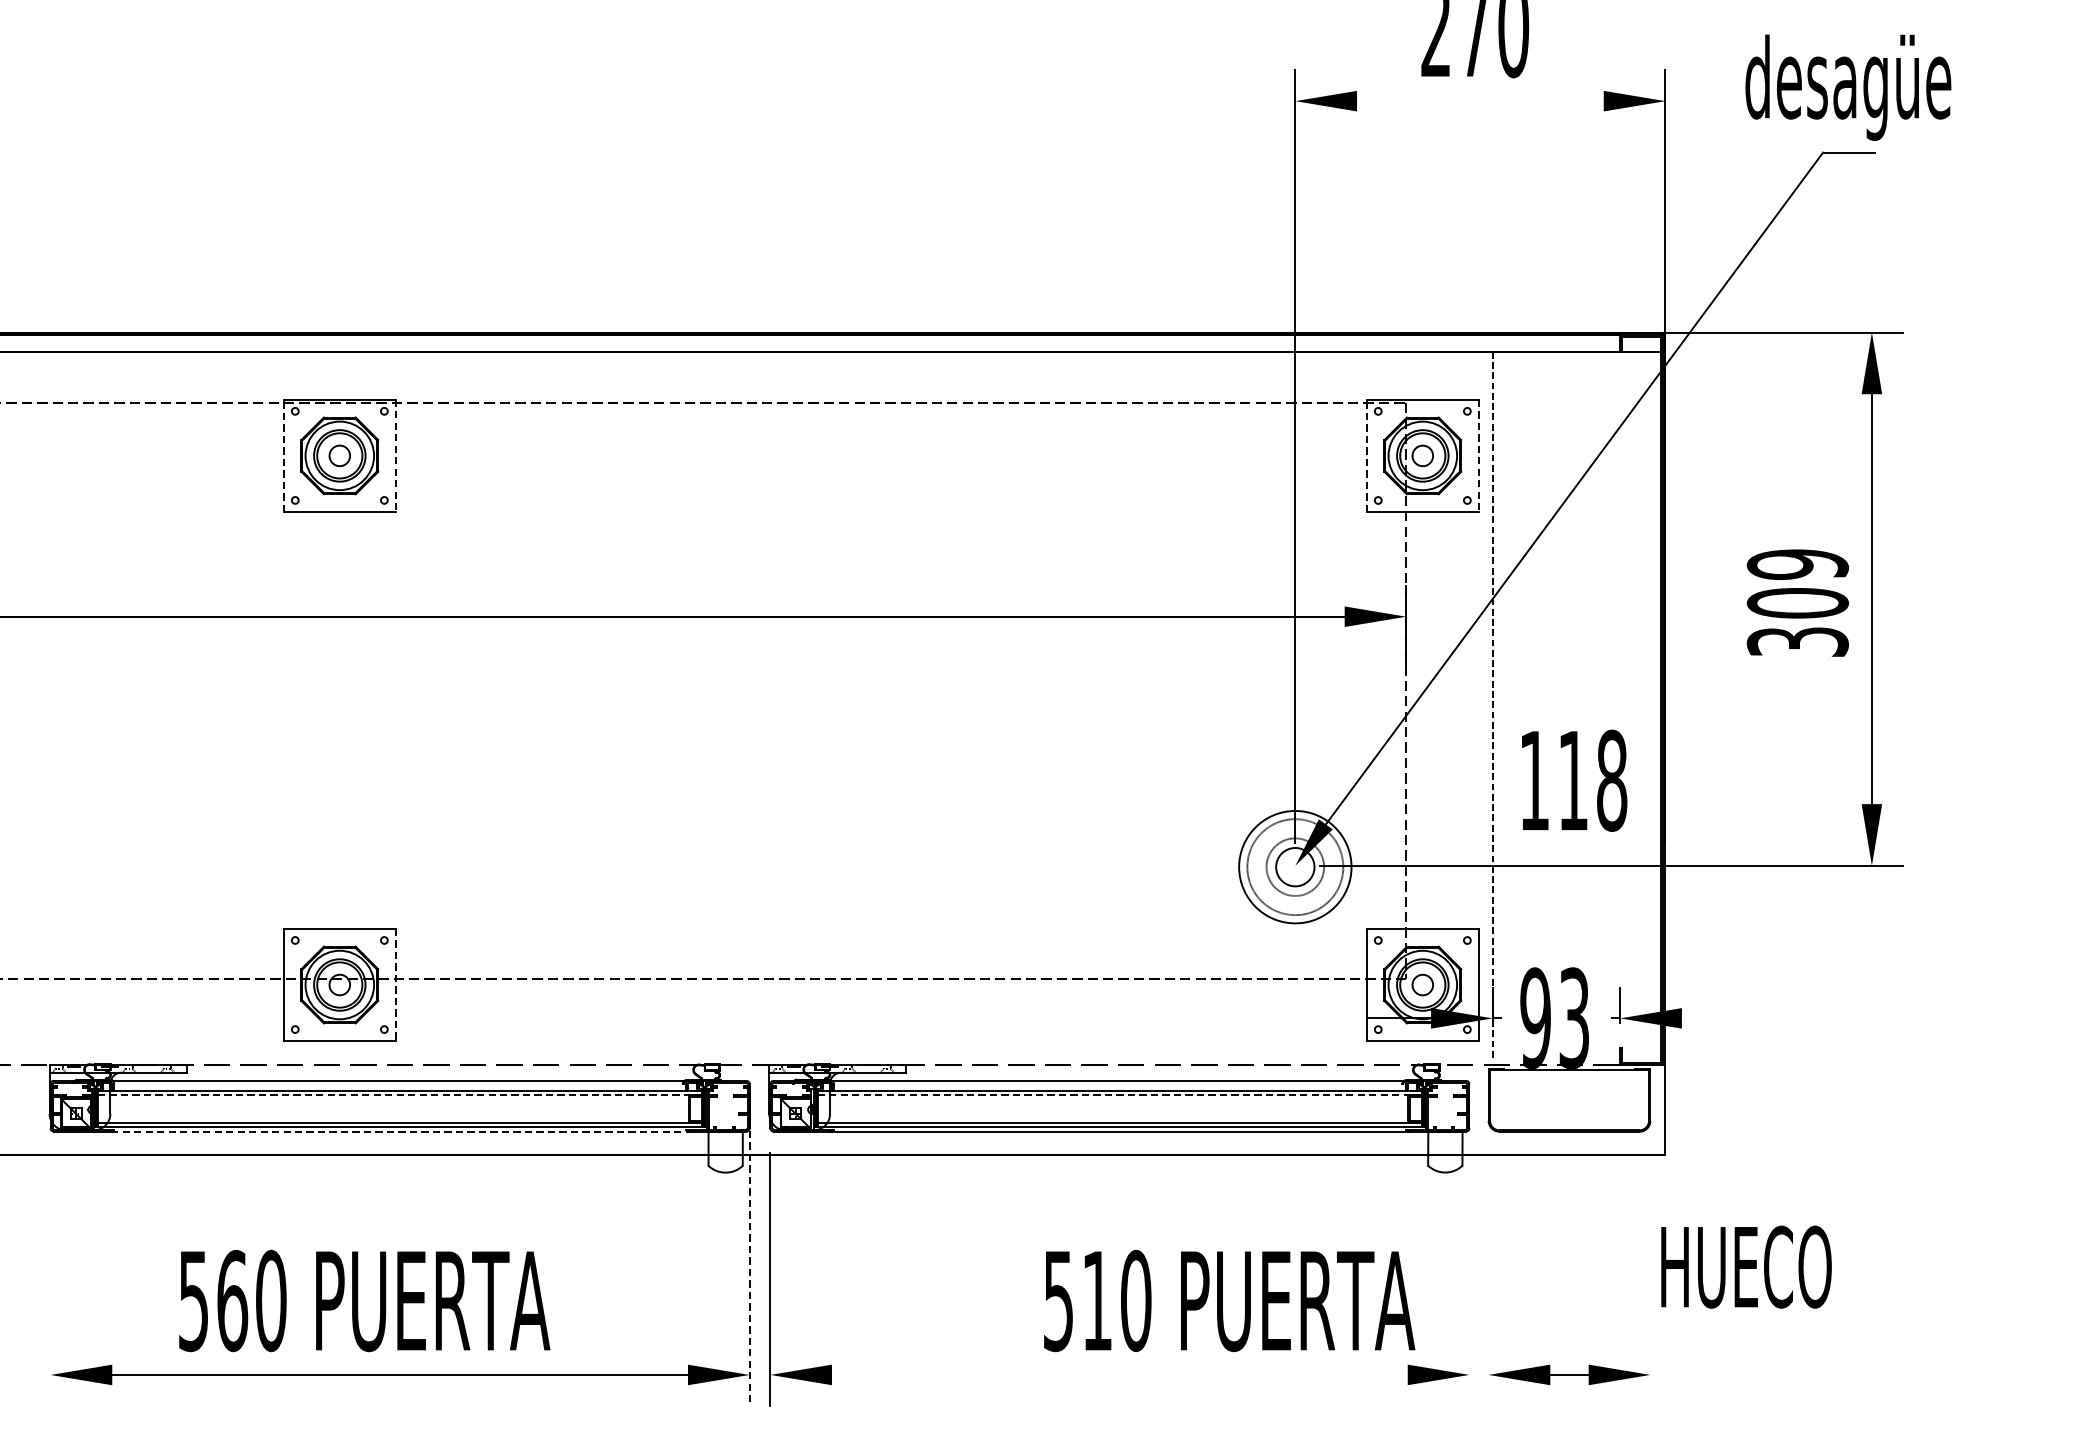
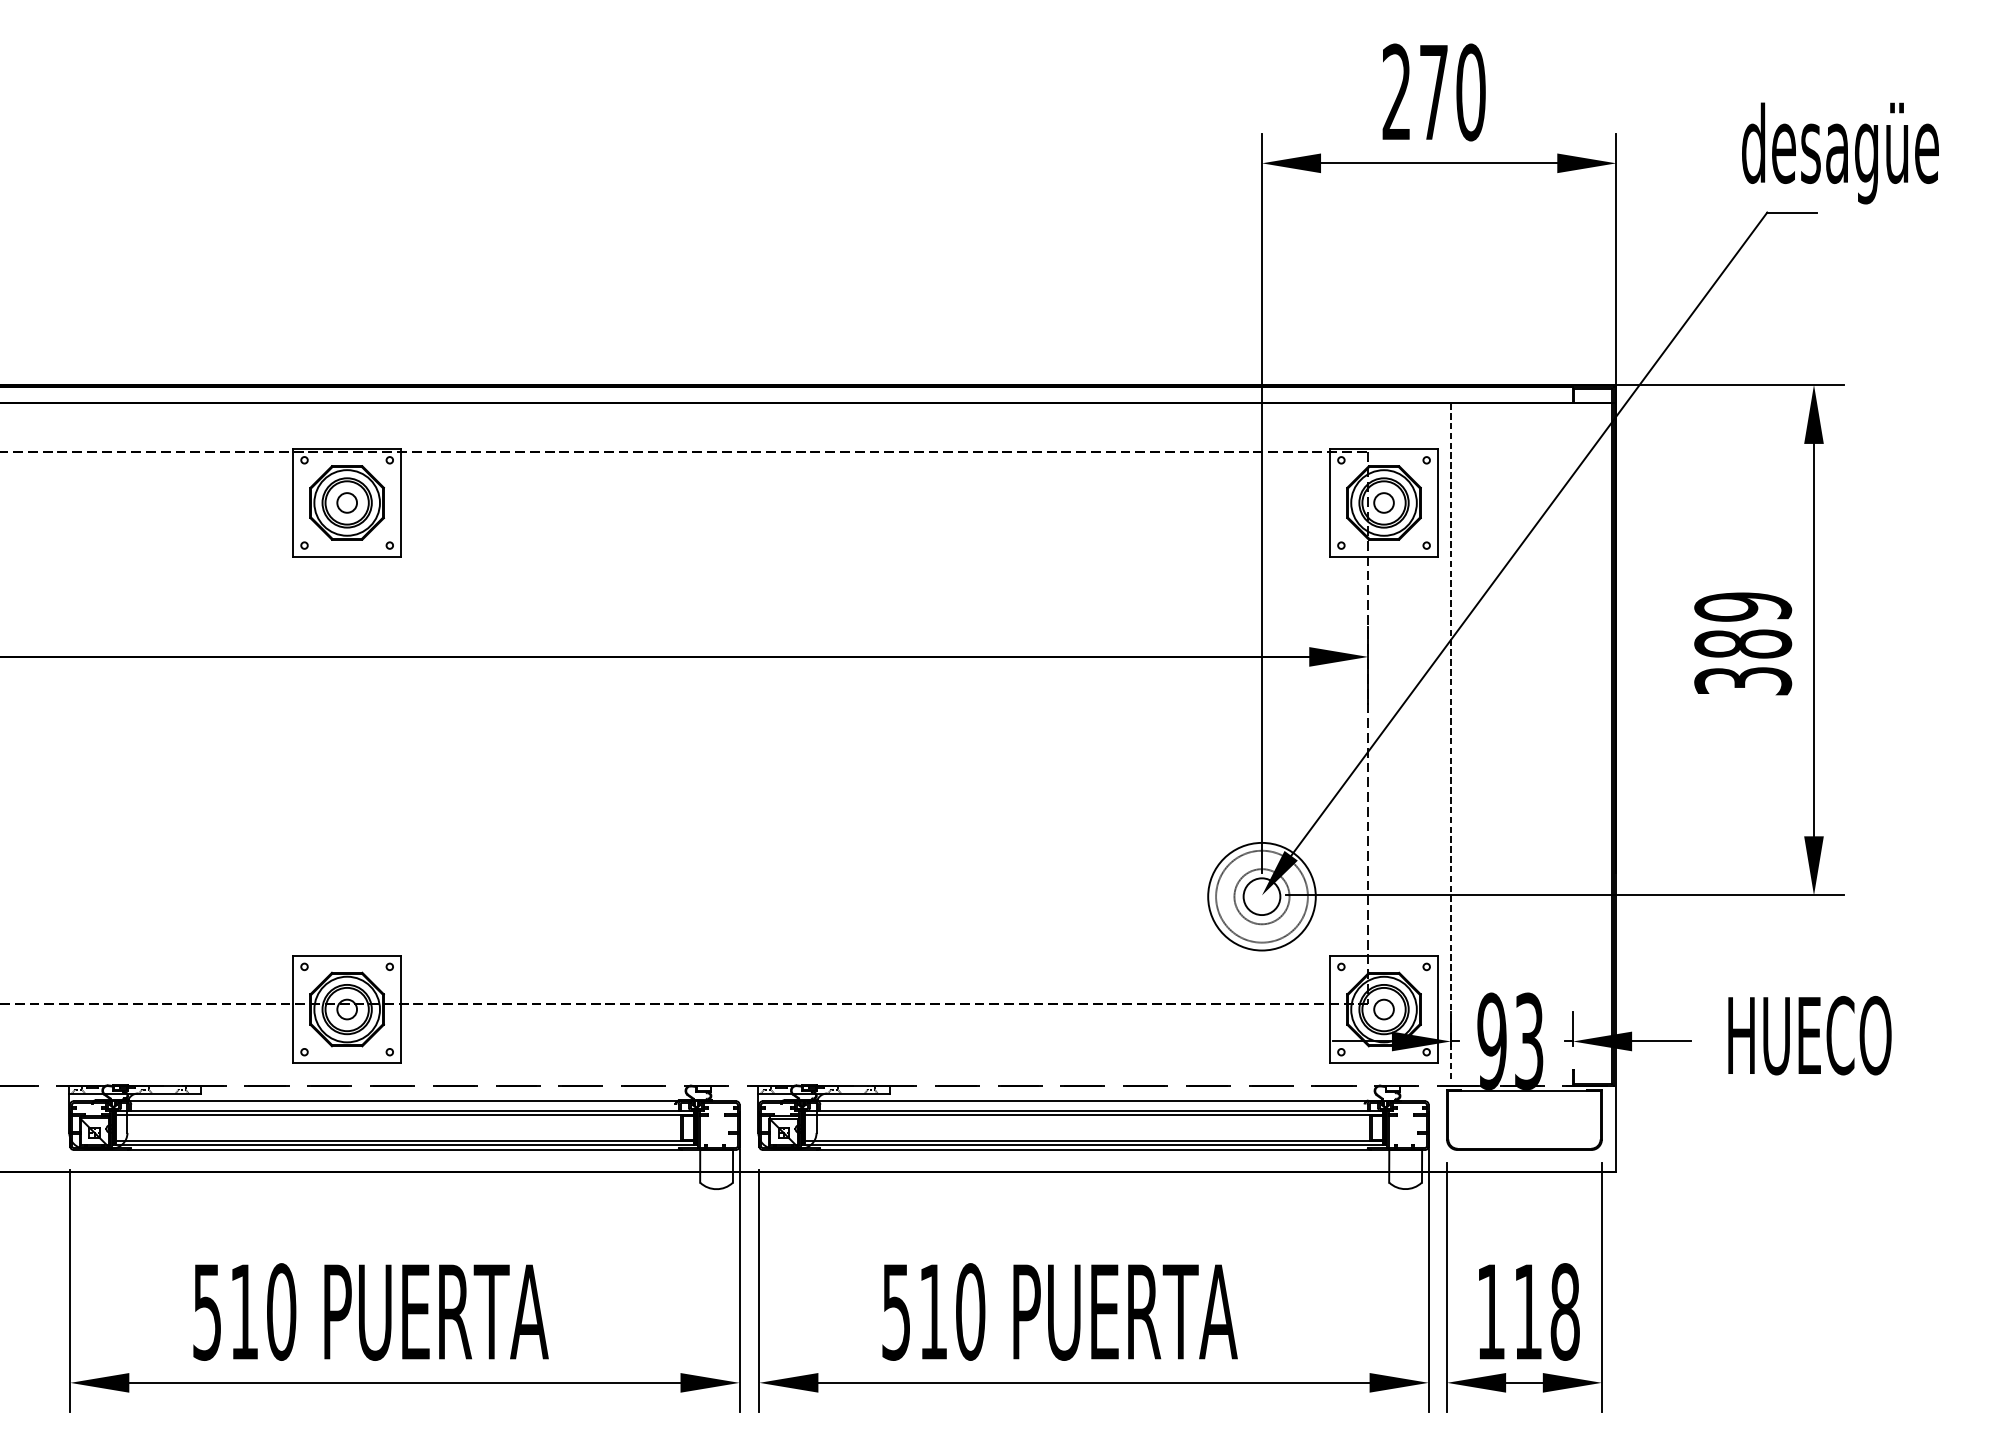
text: (1848, 87) -> (1840, 153), moved
line: (1480, 101) -> (1439, 163), added
line: (283, 455) -> (293, 502), dashed -> solid
line: (396, 455) -> (401, 502), dashed -> solid
line: (1366, 455) -> (1330, 502), dashed -> solid
line: (1478, 455) -> (1437, 502), dashed -> solid
text: (1797, 602) -> (1742, 643), 309 -> 389
text: (1574, 780) -> (1529, 1311), moved
line: (396, 984) -> (401, 1009), dashed -> solid
line: (1712, 1018) -> (1661, 1041), added
line: (400, 1095) -> (405, 1115), dashed -> solid
line: (1120, 1095) -> (1094, 1115), dashed -> solid
line: (399, 1131) -> (404, 1149), dashed -> solid
text: (1746, 1266) -> (1809, 1035), moved
line: (749, 1268) -> (739, 1280), dashed -> solid
line: (1469, 1268) -> (1428, 1280), added
line: (1489, 1275) -> (1447, 1287), added
line: (1649, 1275) -> (1601, 1287), added
line: (50, 1279) -> (70, 1291), added
text: (232, 1300) -> (244, 1311), 560 -> 510
text: (1229, 1300) -> (1059, 1311), moved
line: (1119, 1374) -> (1093, 1382), added

